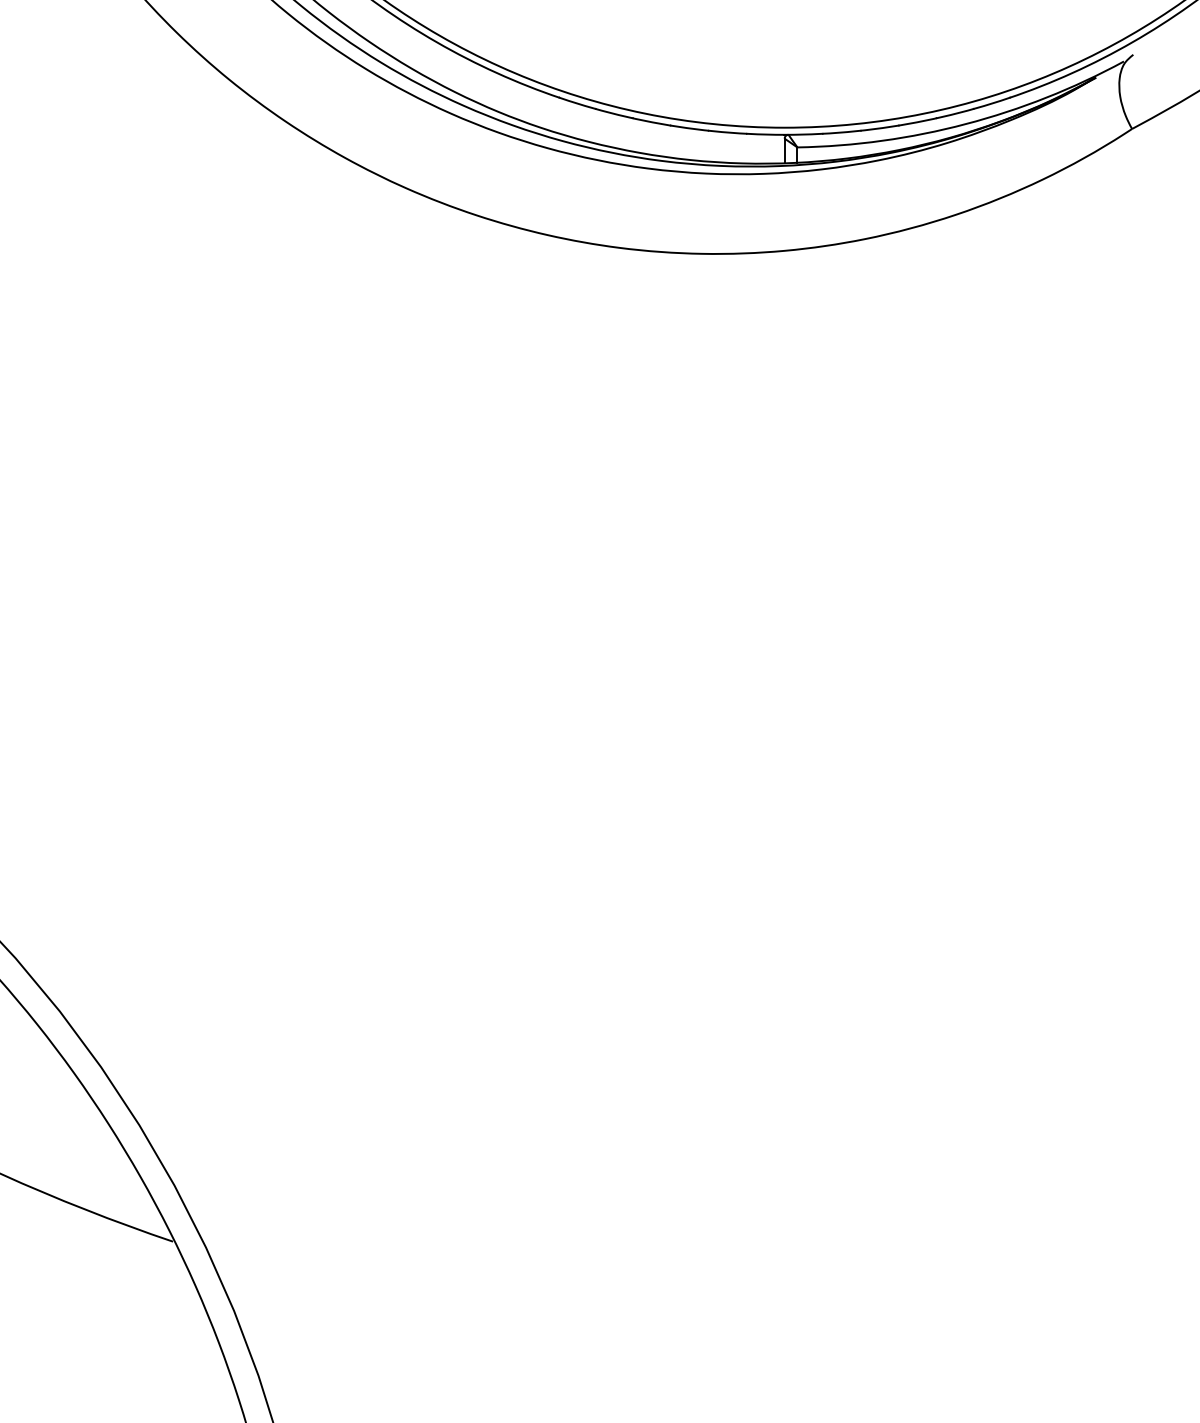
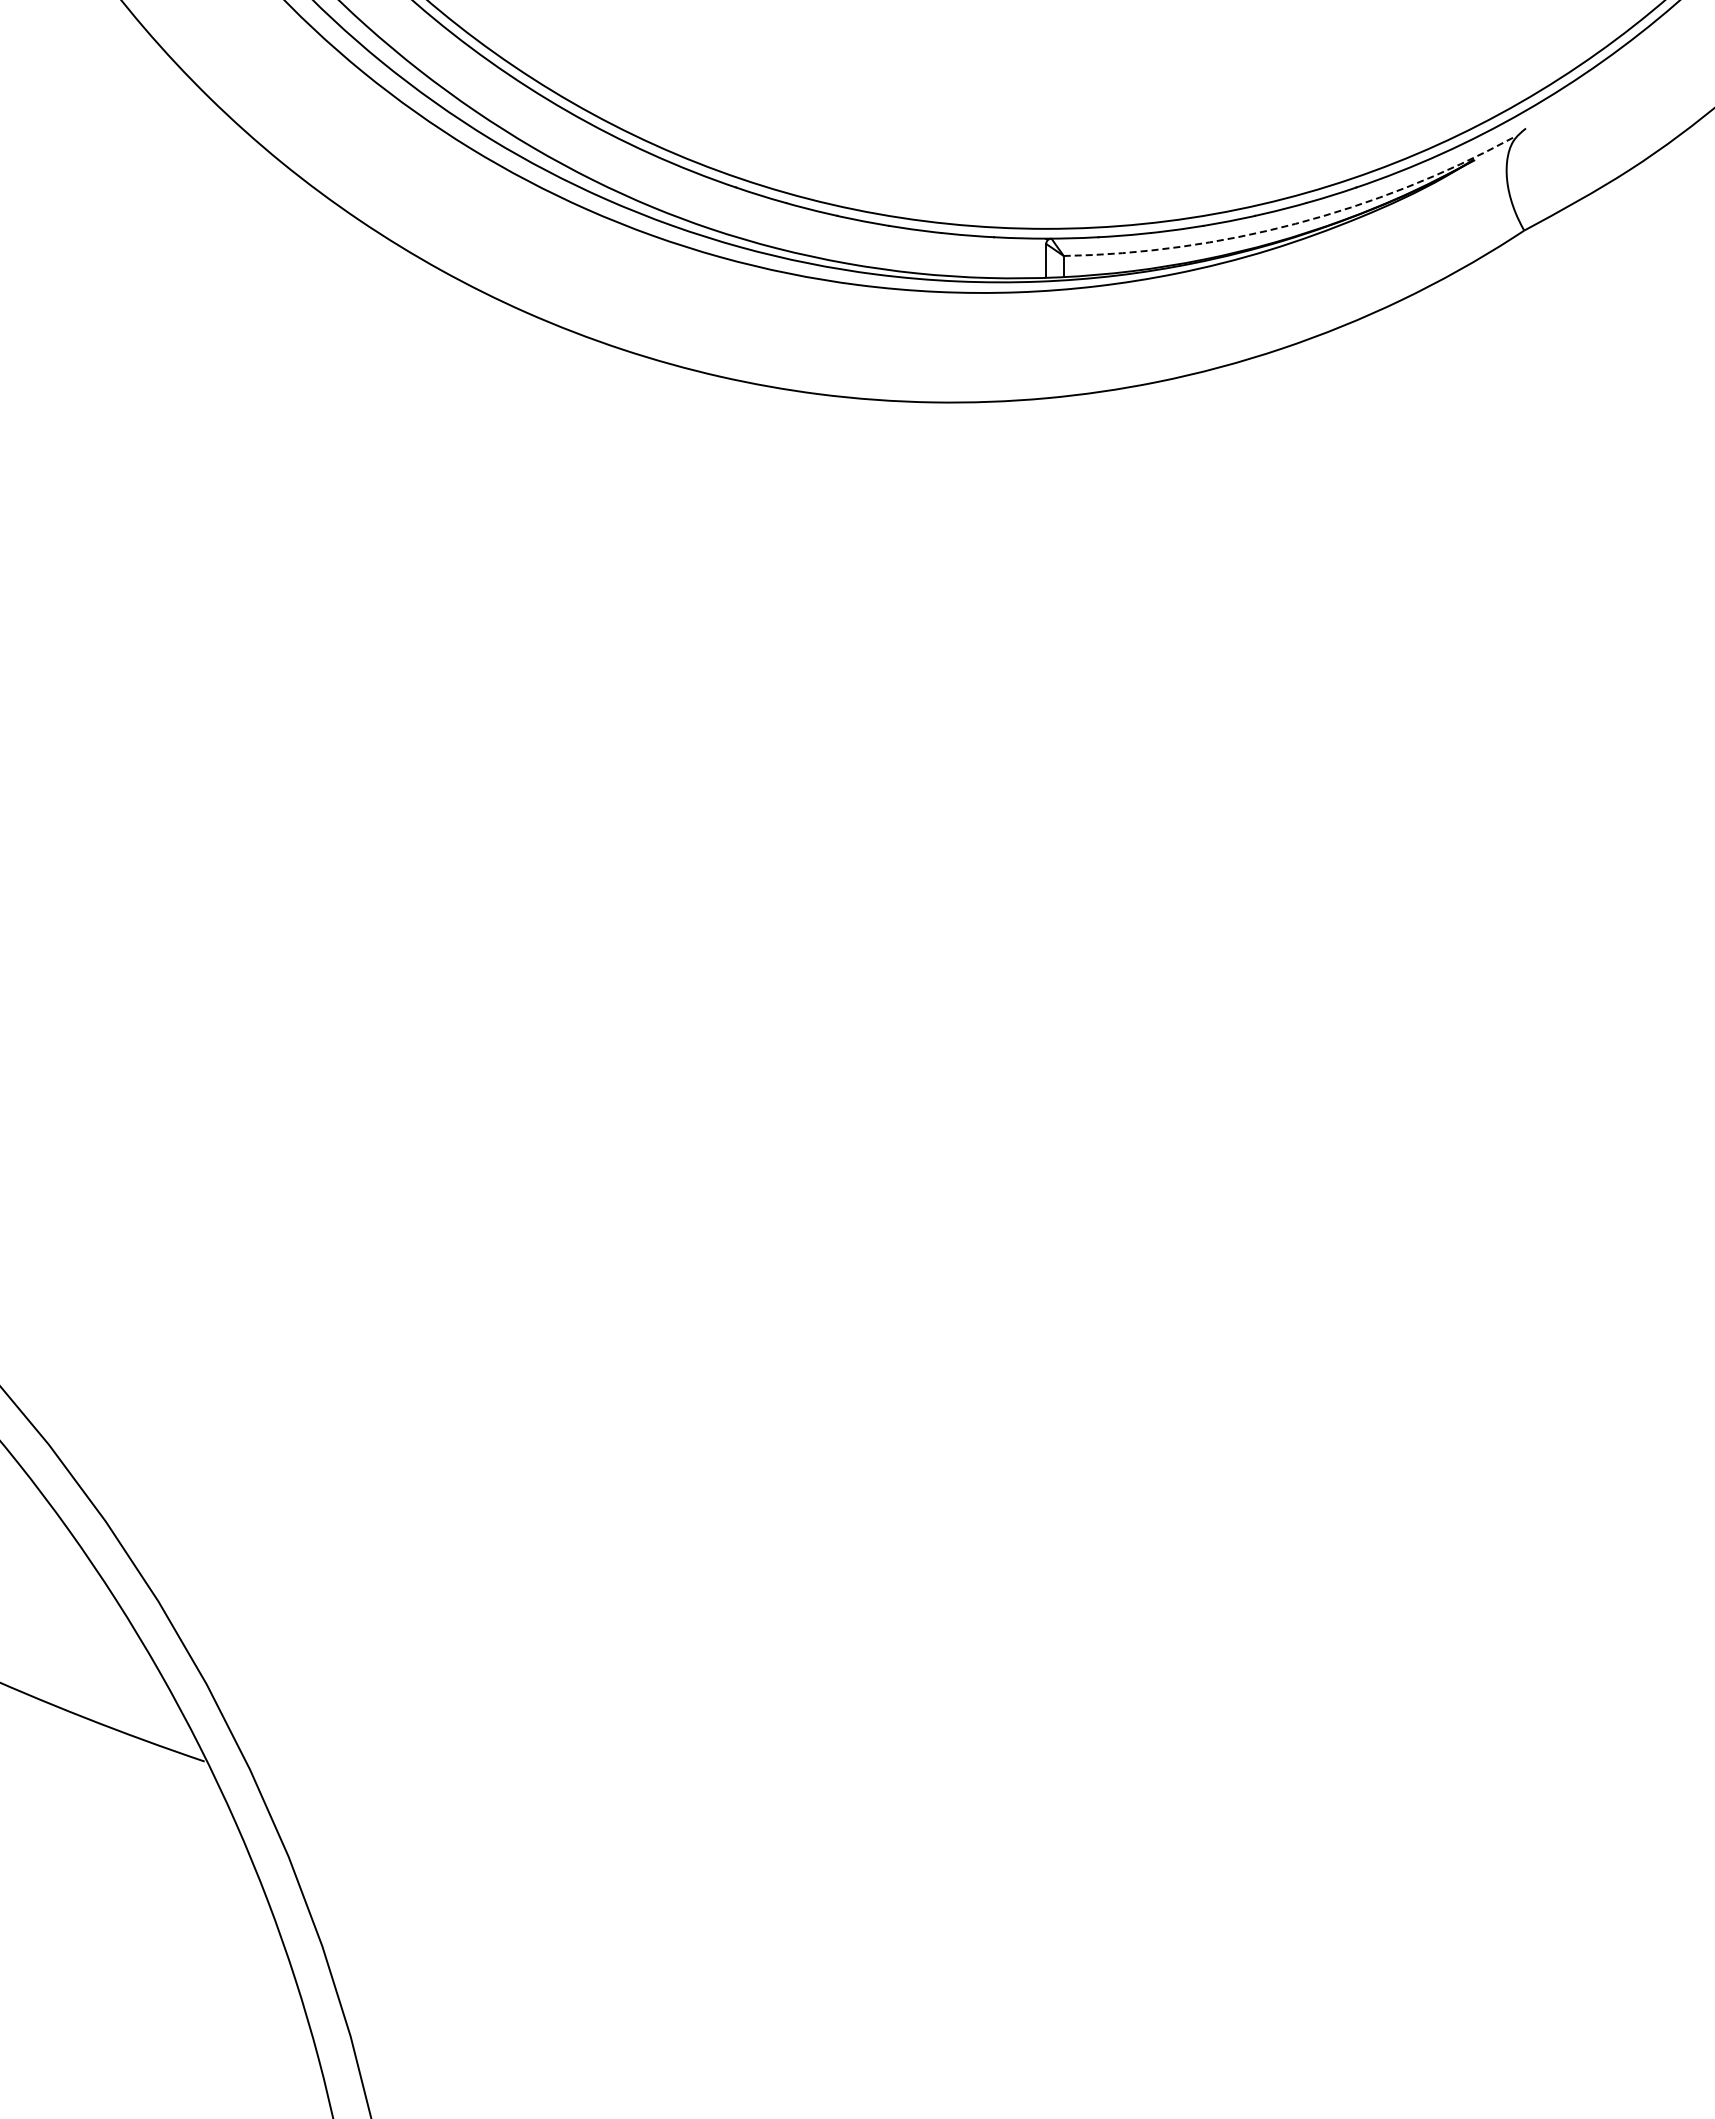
arc: (965, 123) -> (1295, 223), solid -> dashed

